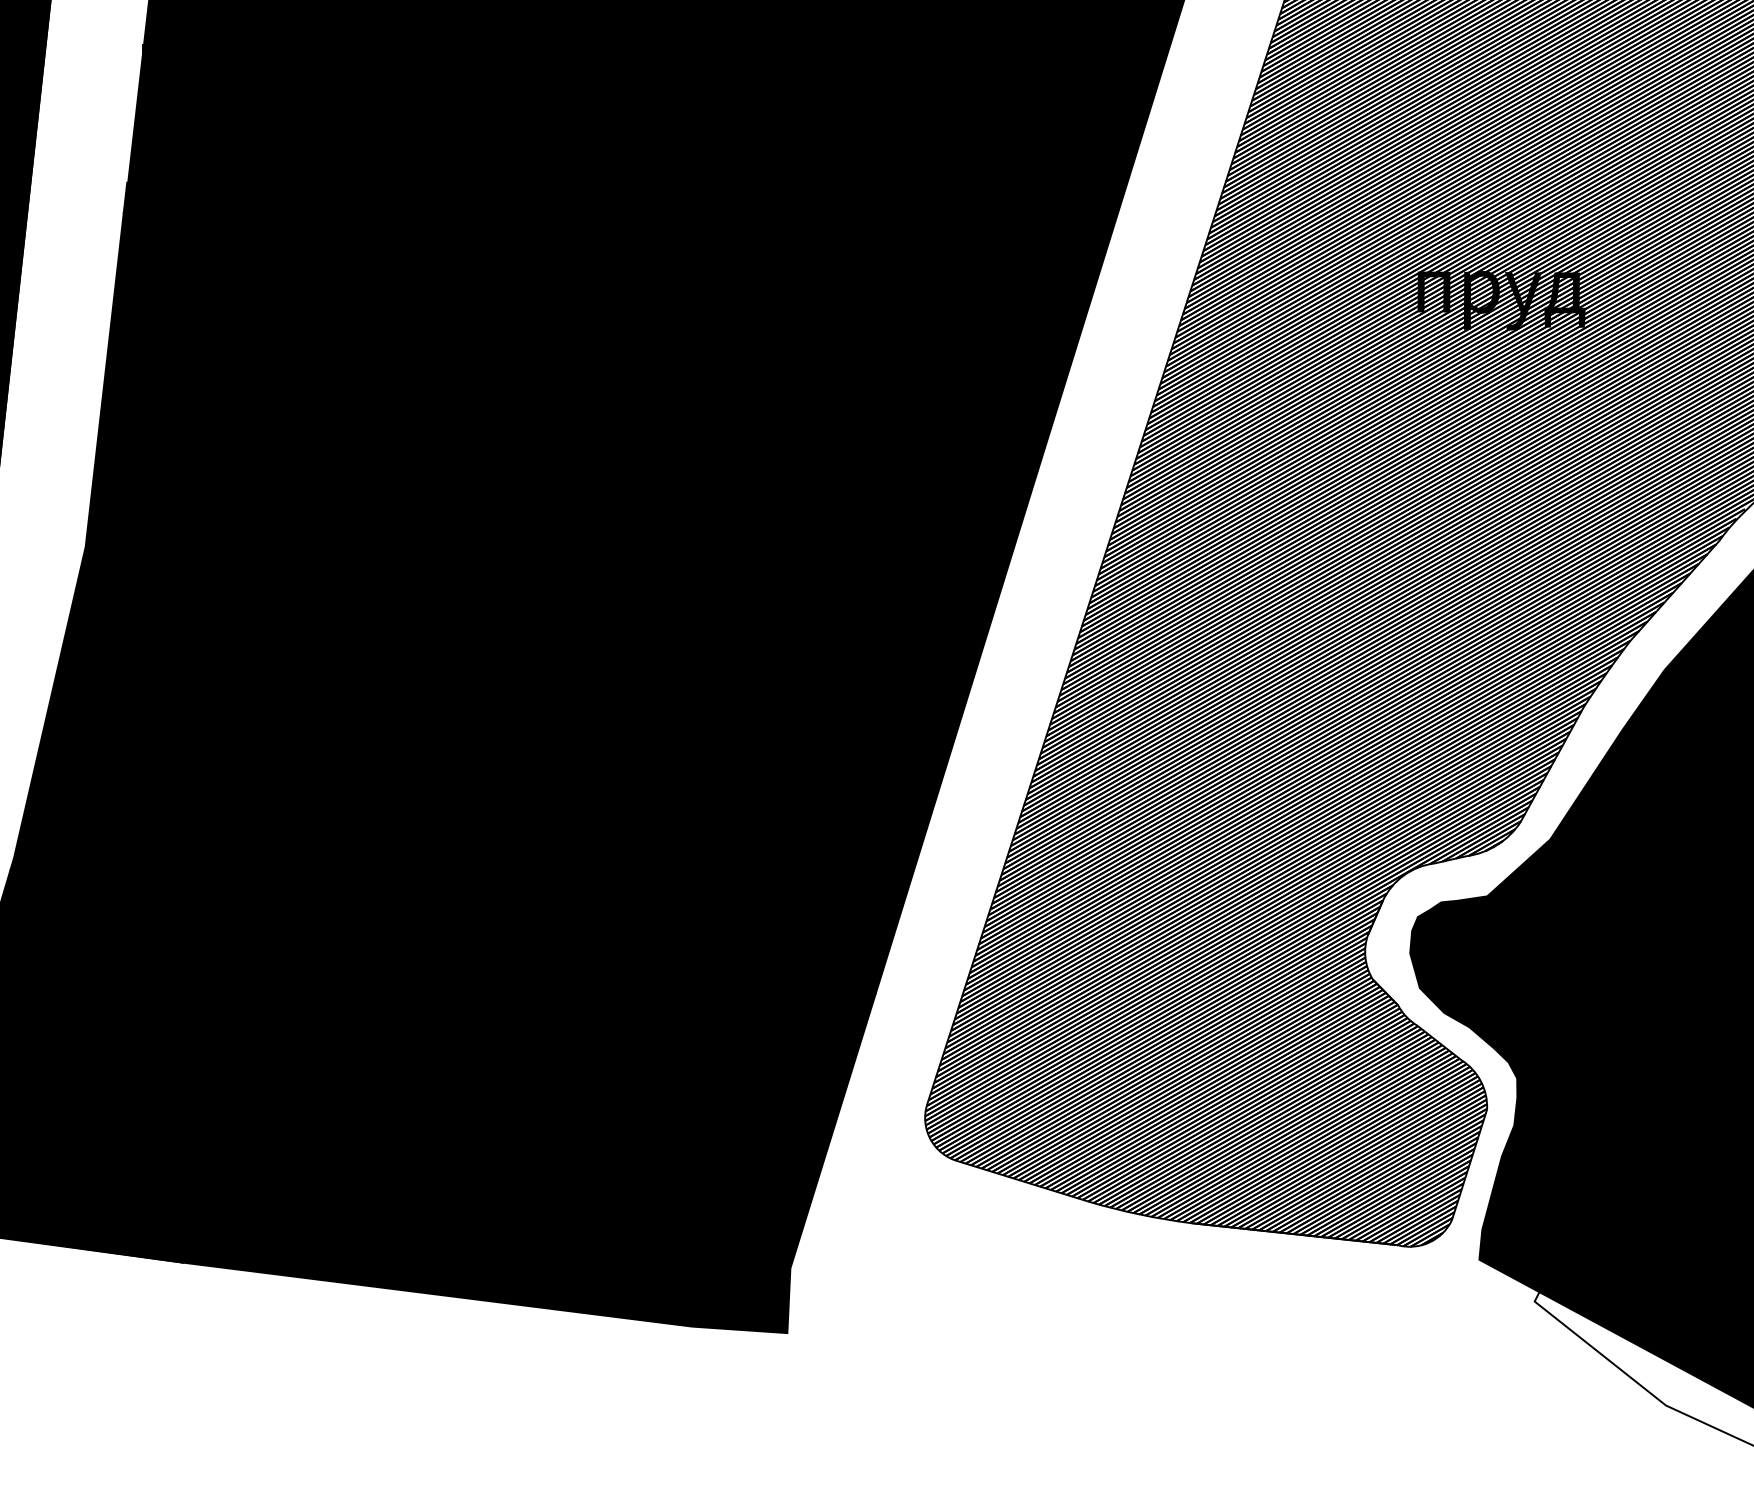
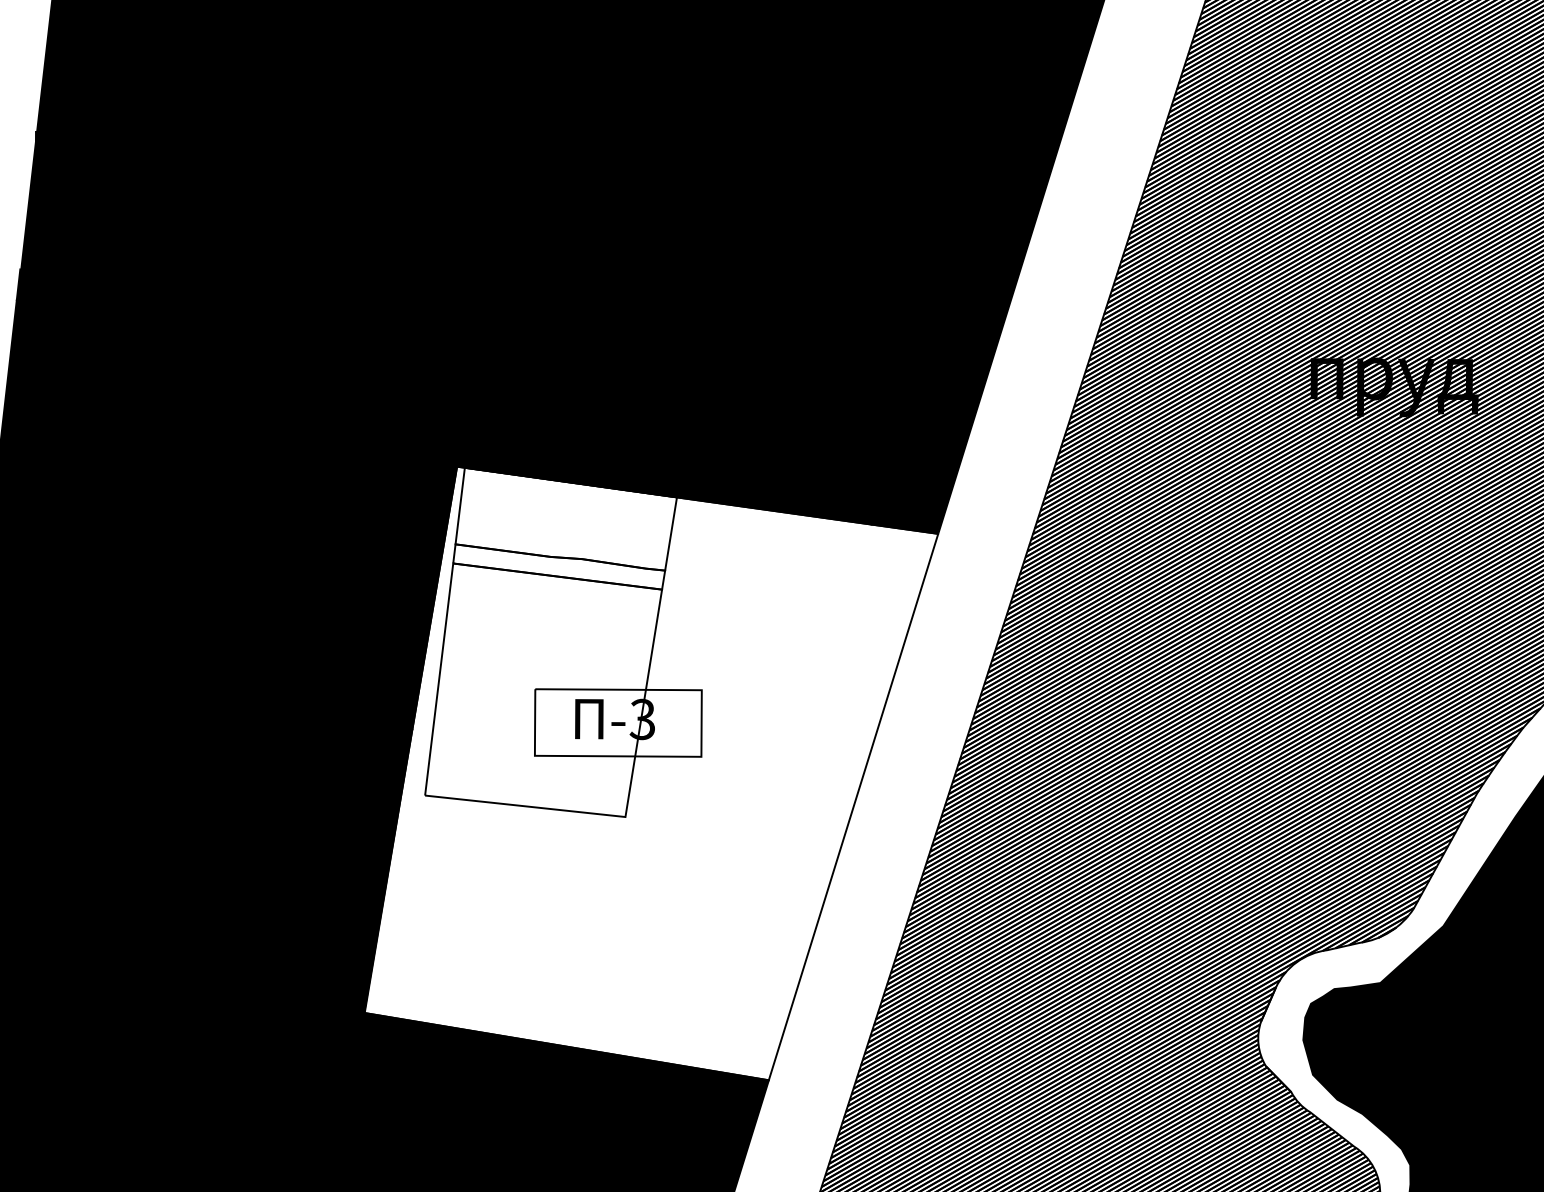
fill: (724, 636) -> (617, 723), removed
fill: (758, 686) -> (651, 773), removed

